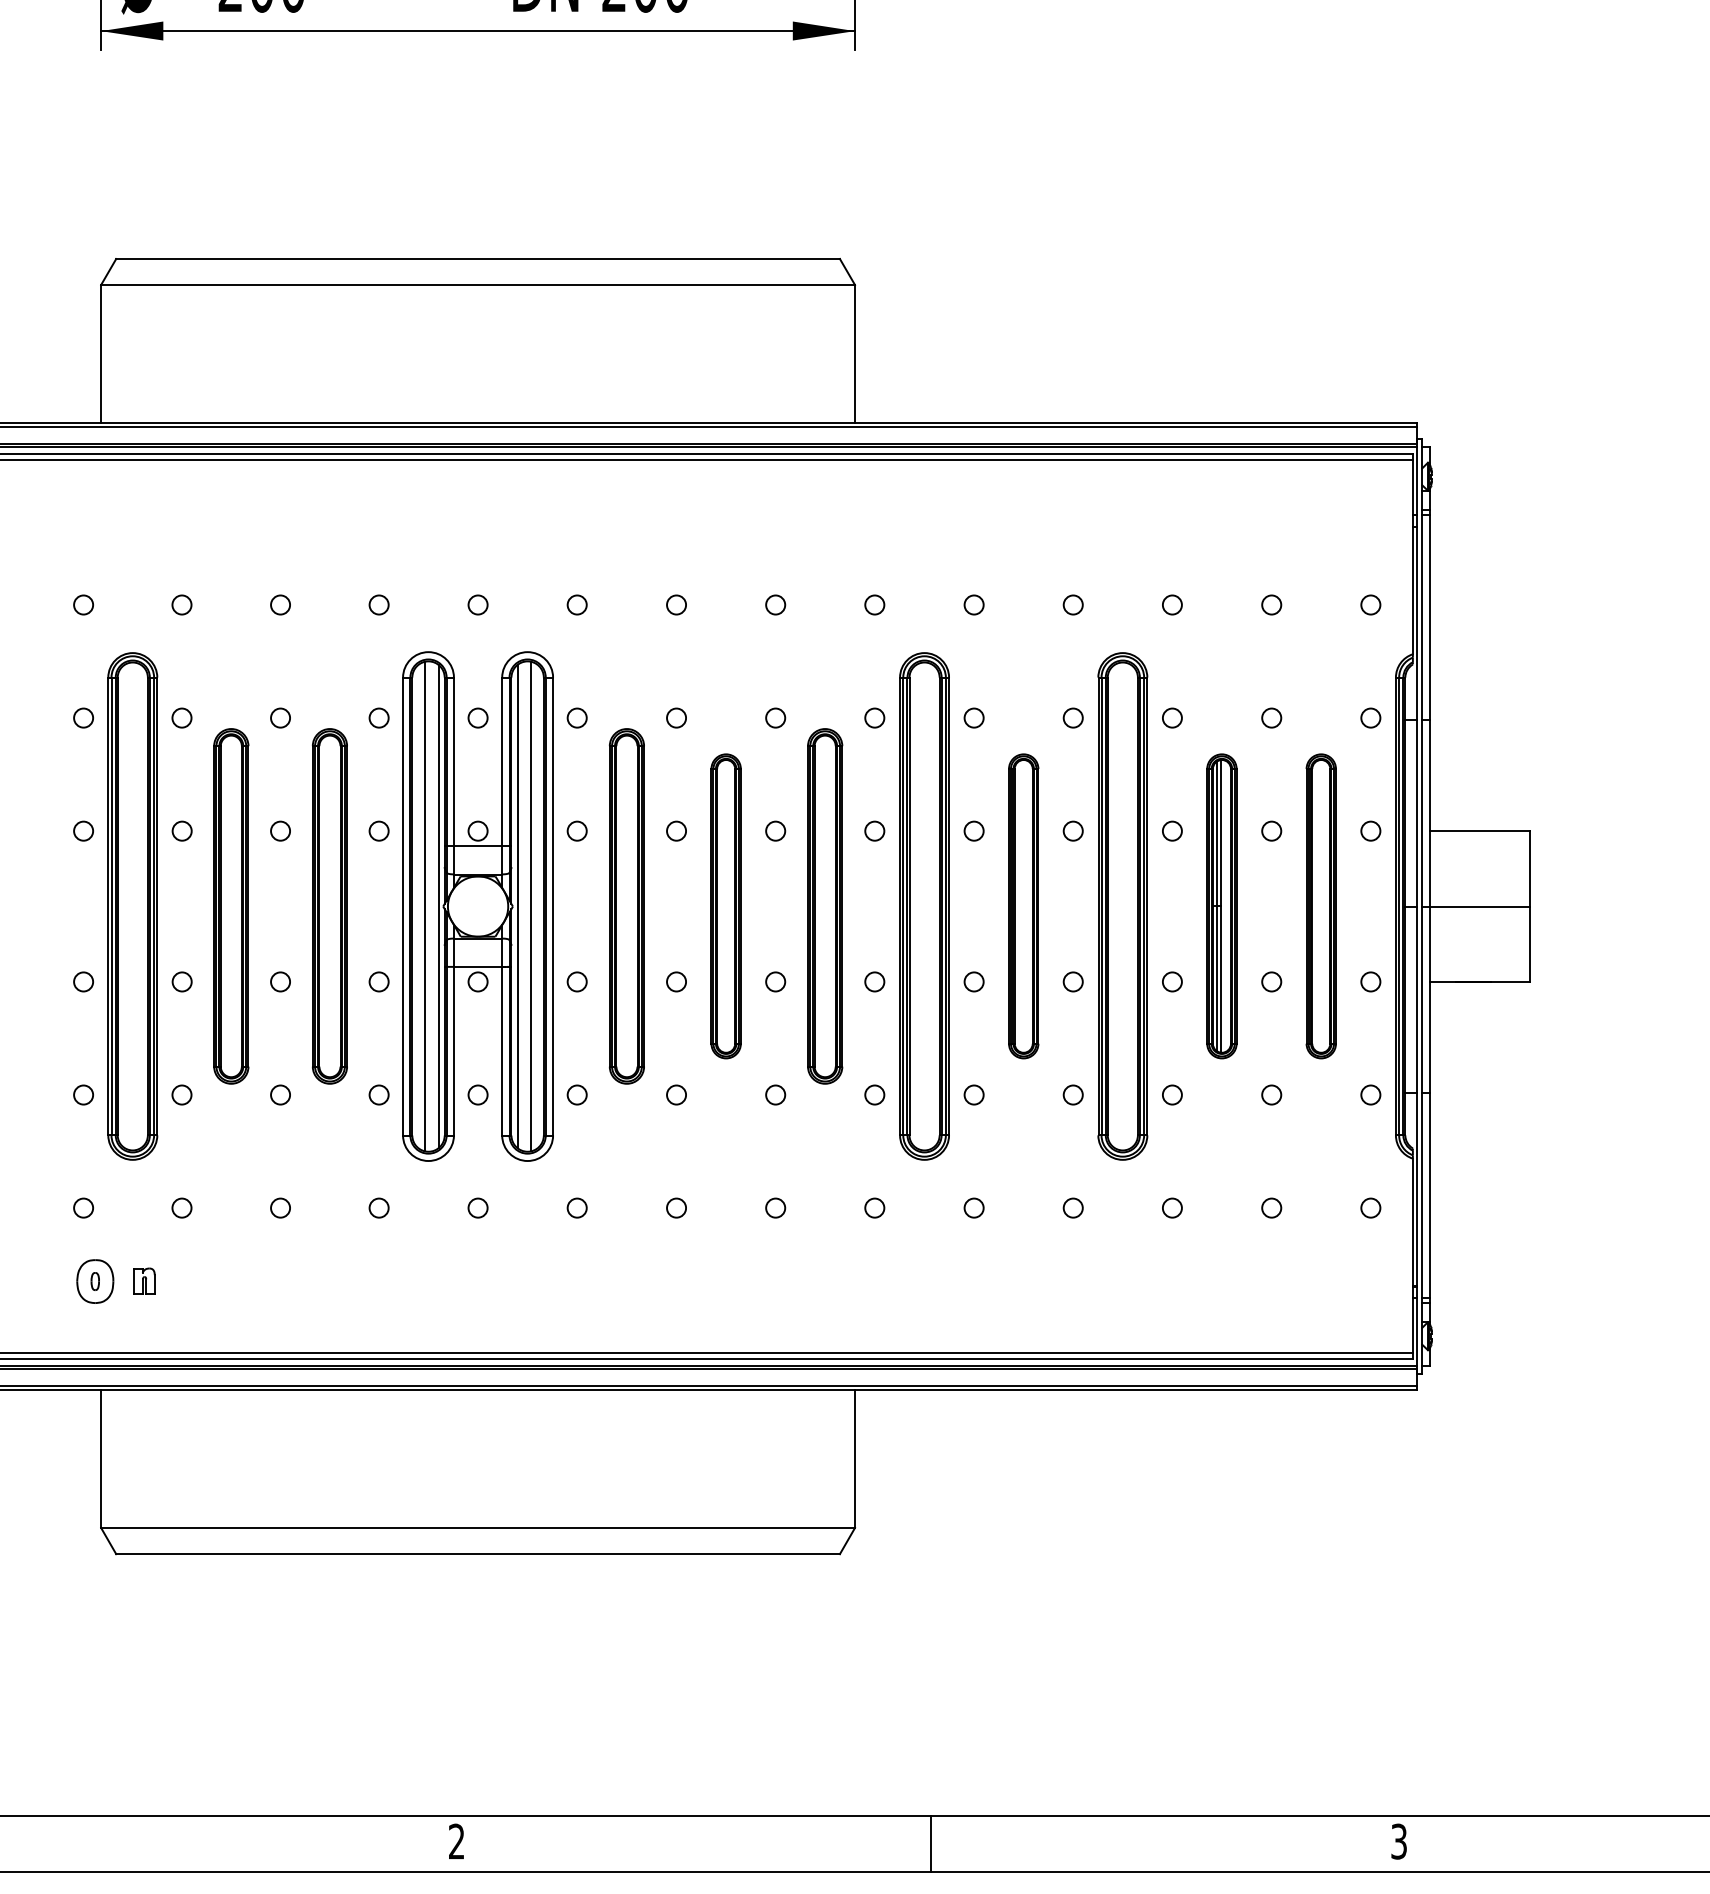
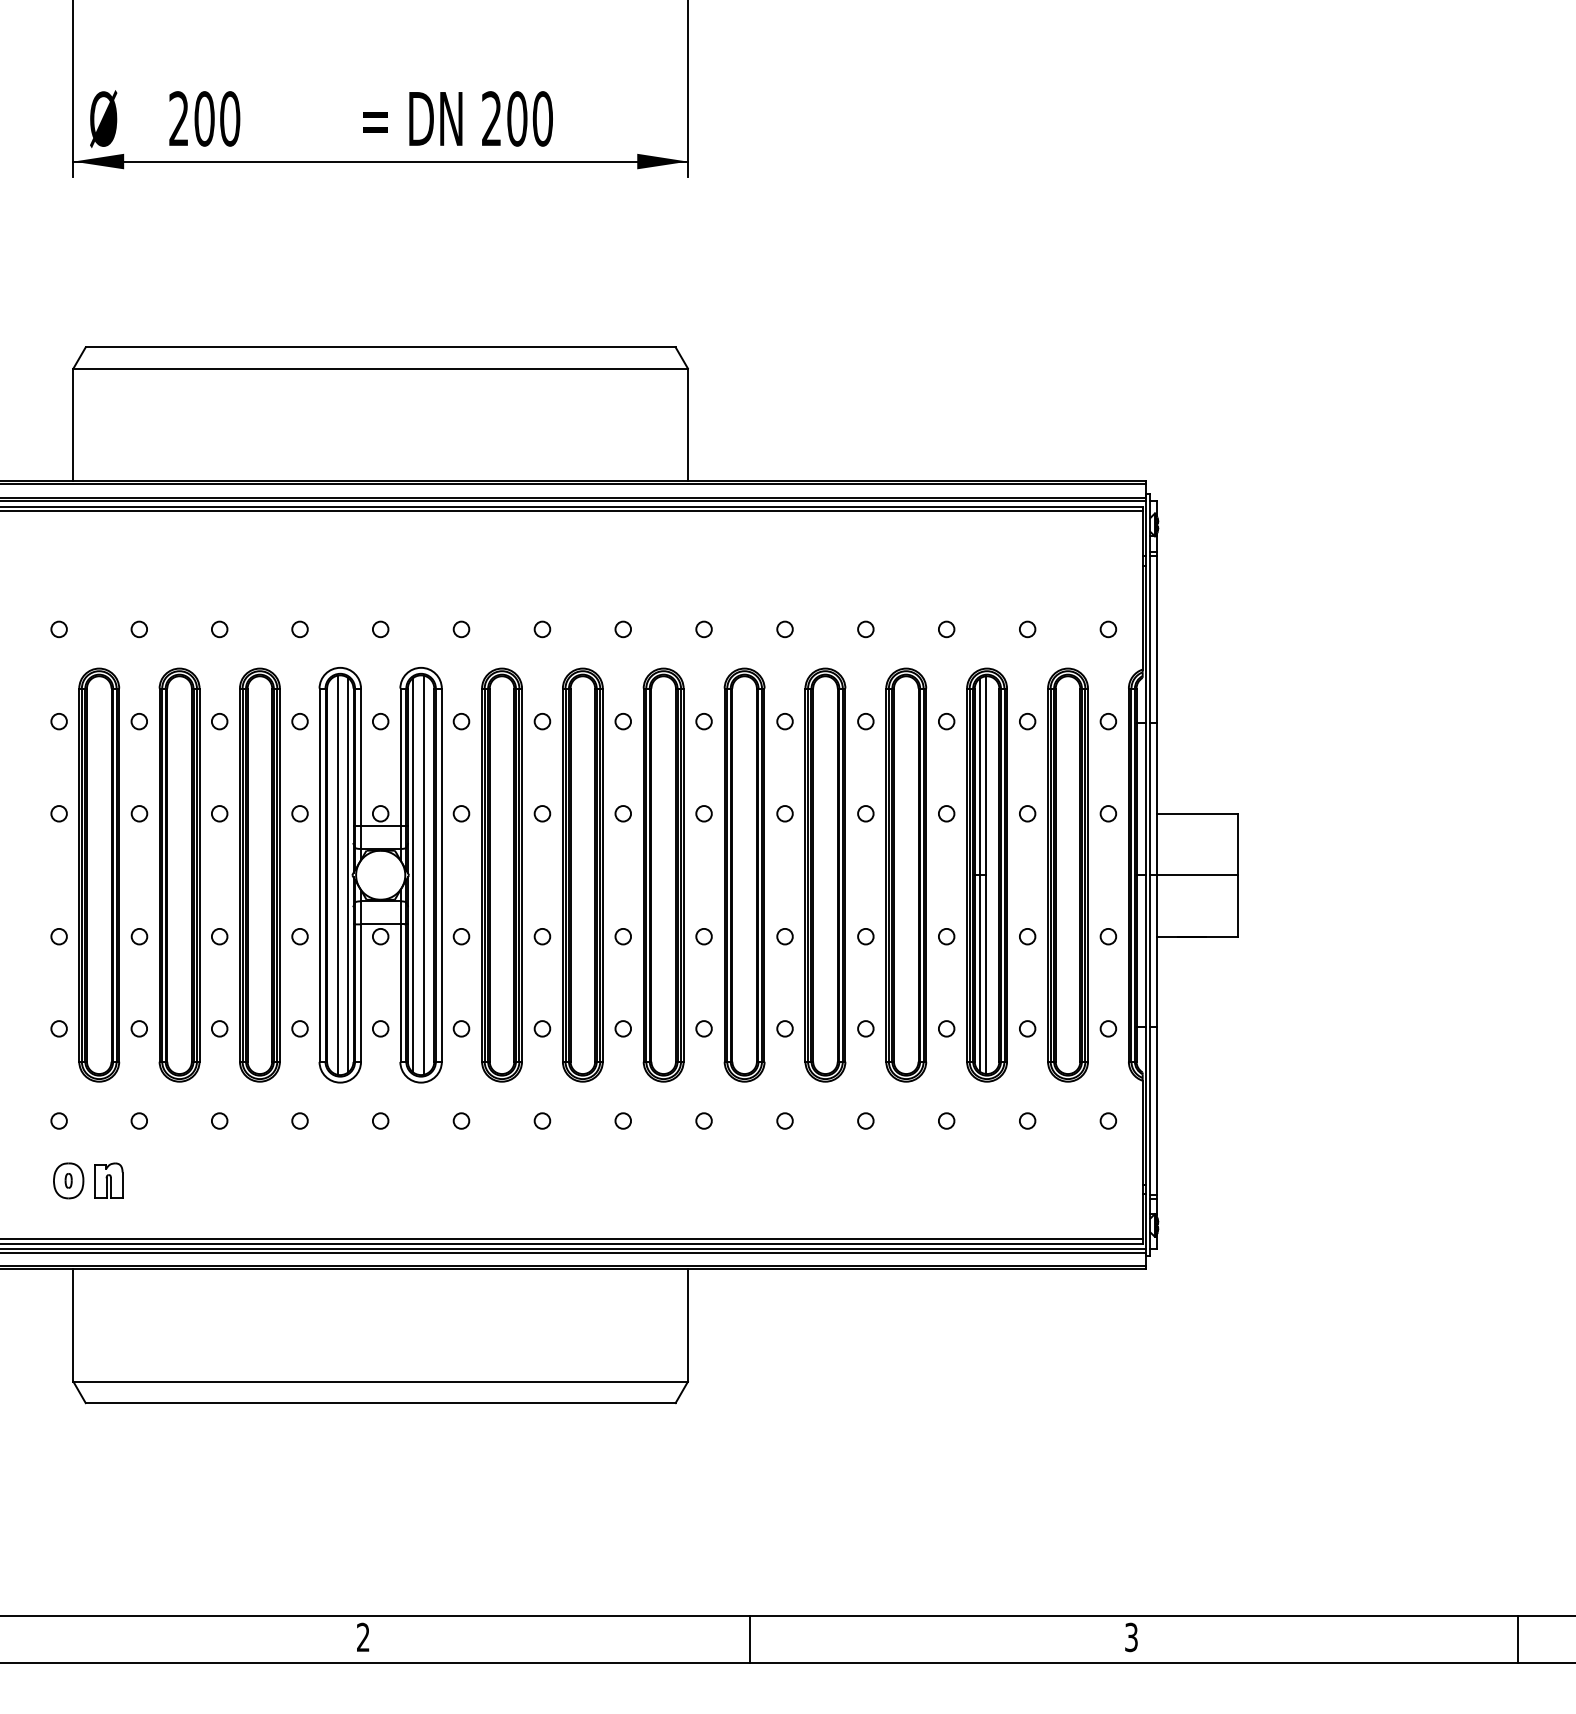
part: (231, 905) -> (179, 874), size x1.43
part: (329, 905) -> (259, 874), size x1.43
part: (626, 905) -> (501, 874), size x1.43
part: (725, 905) -> (582, 874), size x1.67
part: (825, 905) -> (663, 874), size x1.43
part: (1023, 905) -> (825, 874), size x1.67
part: (1221, 905) -> (986, 874), size x1.67
part: (1320, 905) -> (1067, 874), size x1.67
part: (144, 1281) -> (108, 1180), size x1.67

